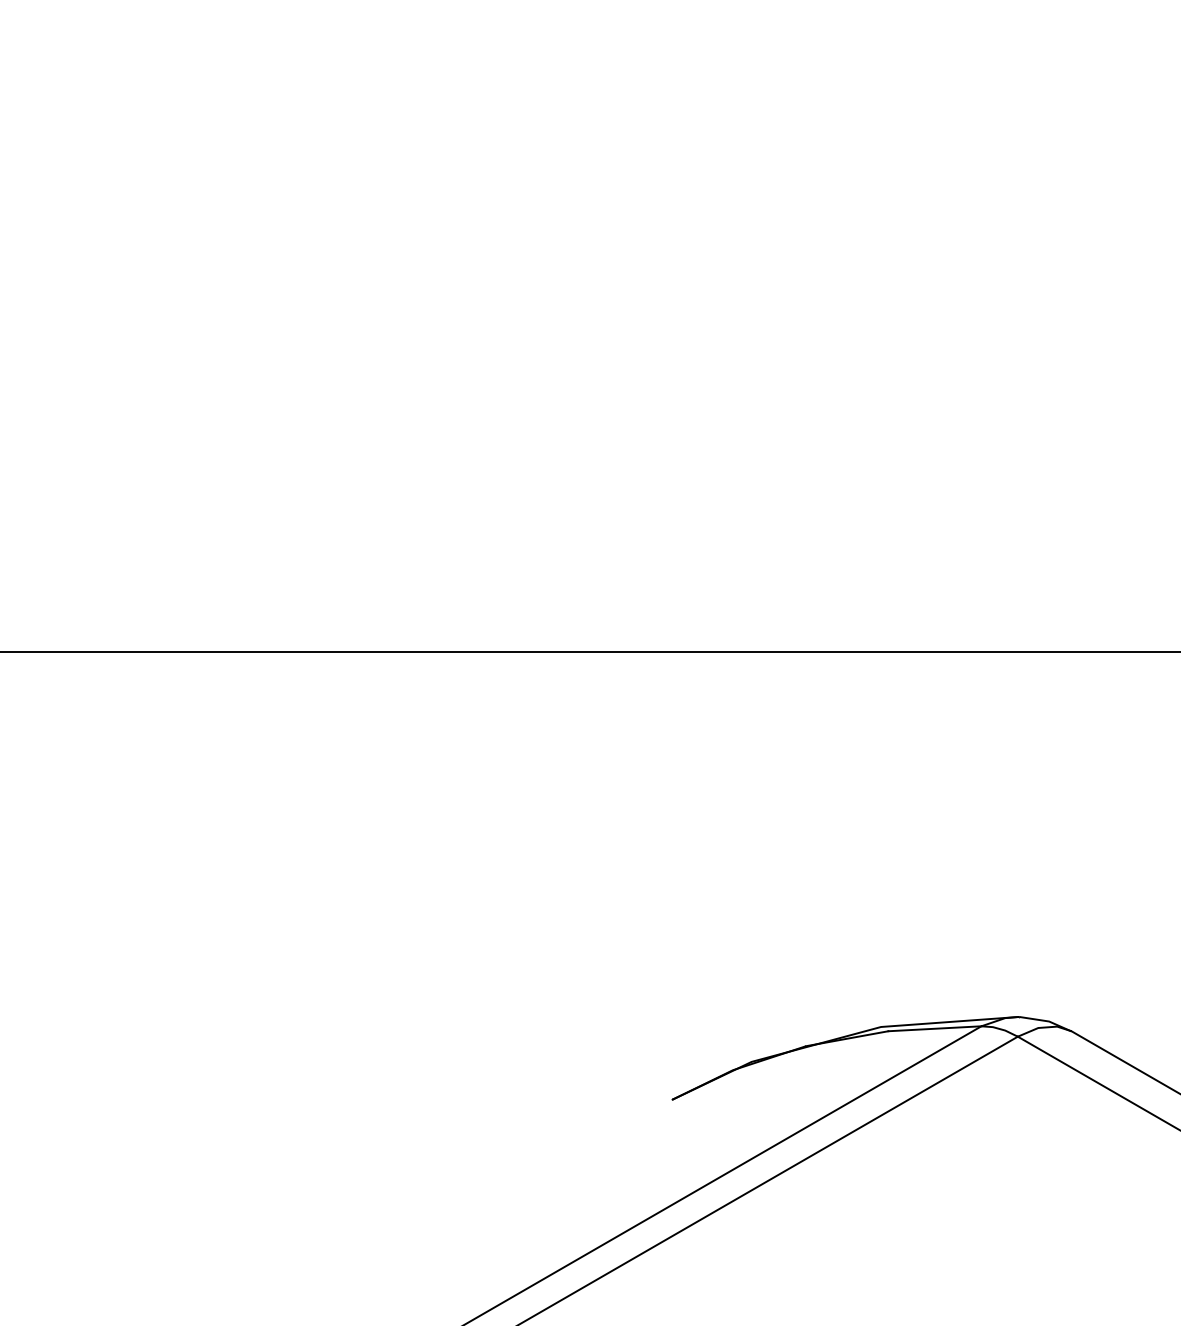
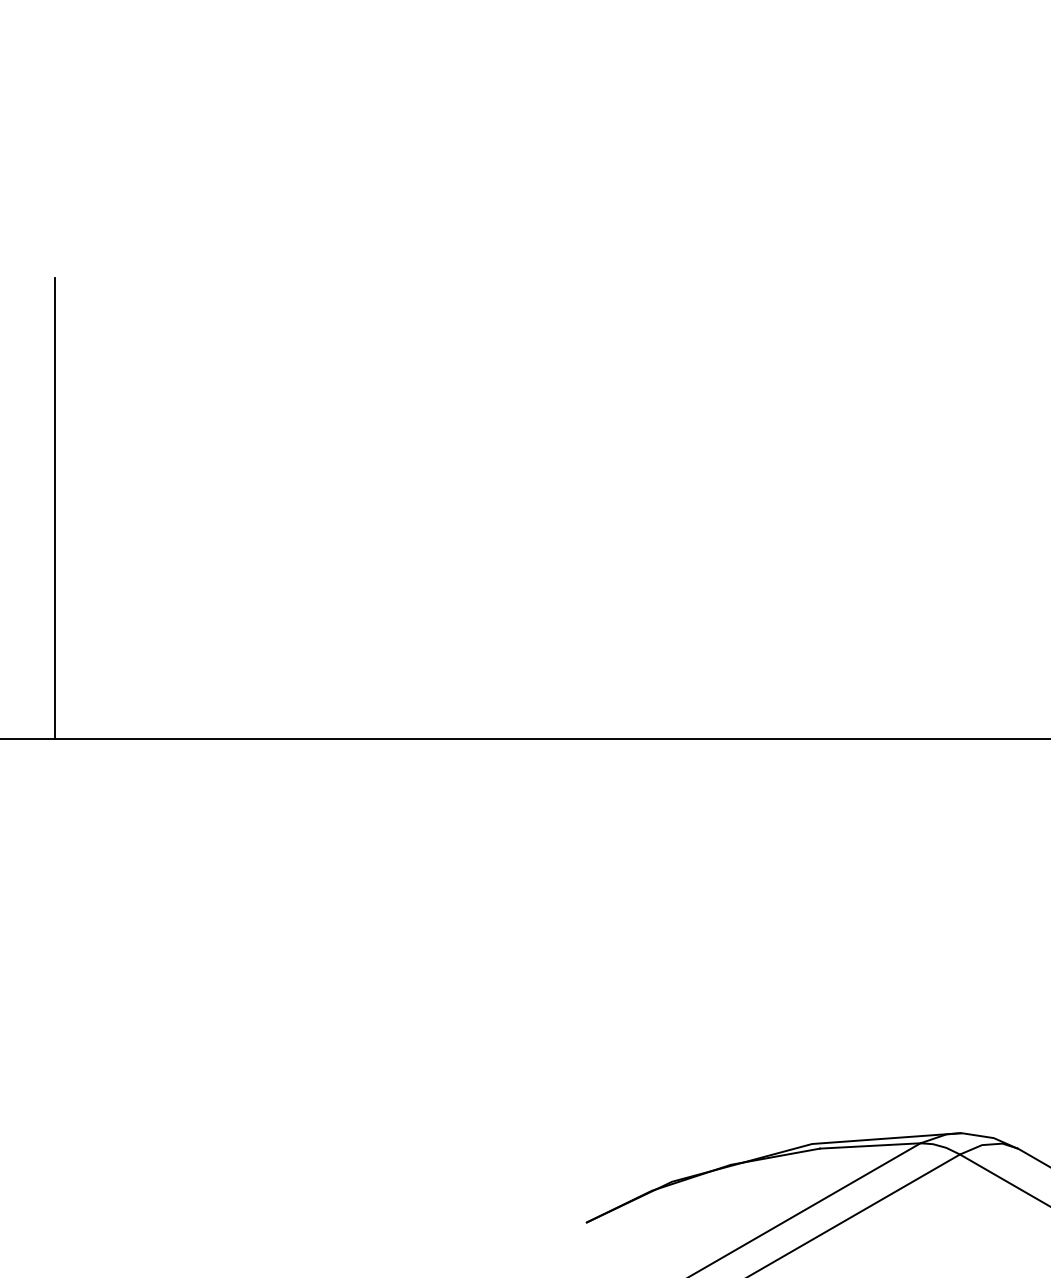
line: (180, 439) -> (54, 508), added

